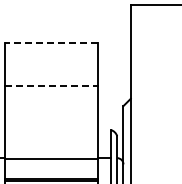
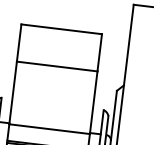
line: (51, 43) -> (61, 29), dashed -> solid
line: (51, 86) -> (57, 66), dashed -> solid

